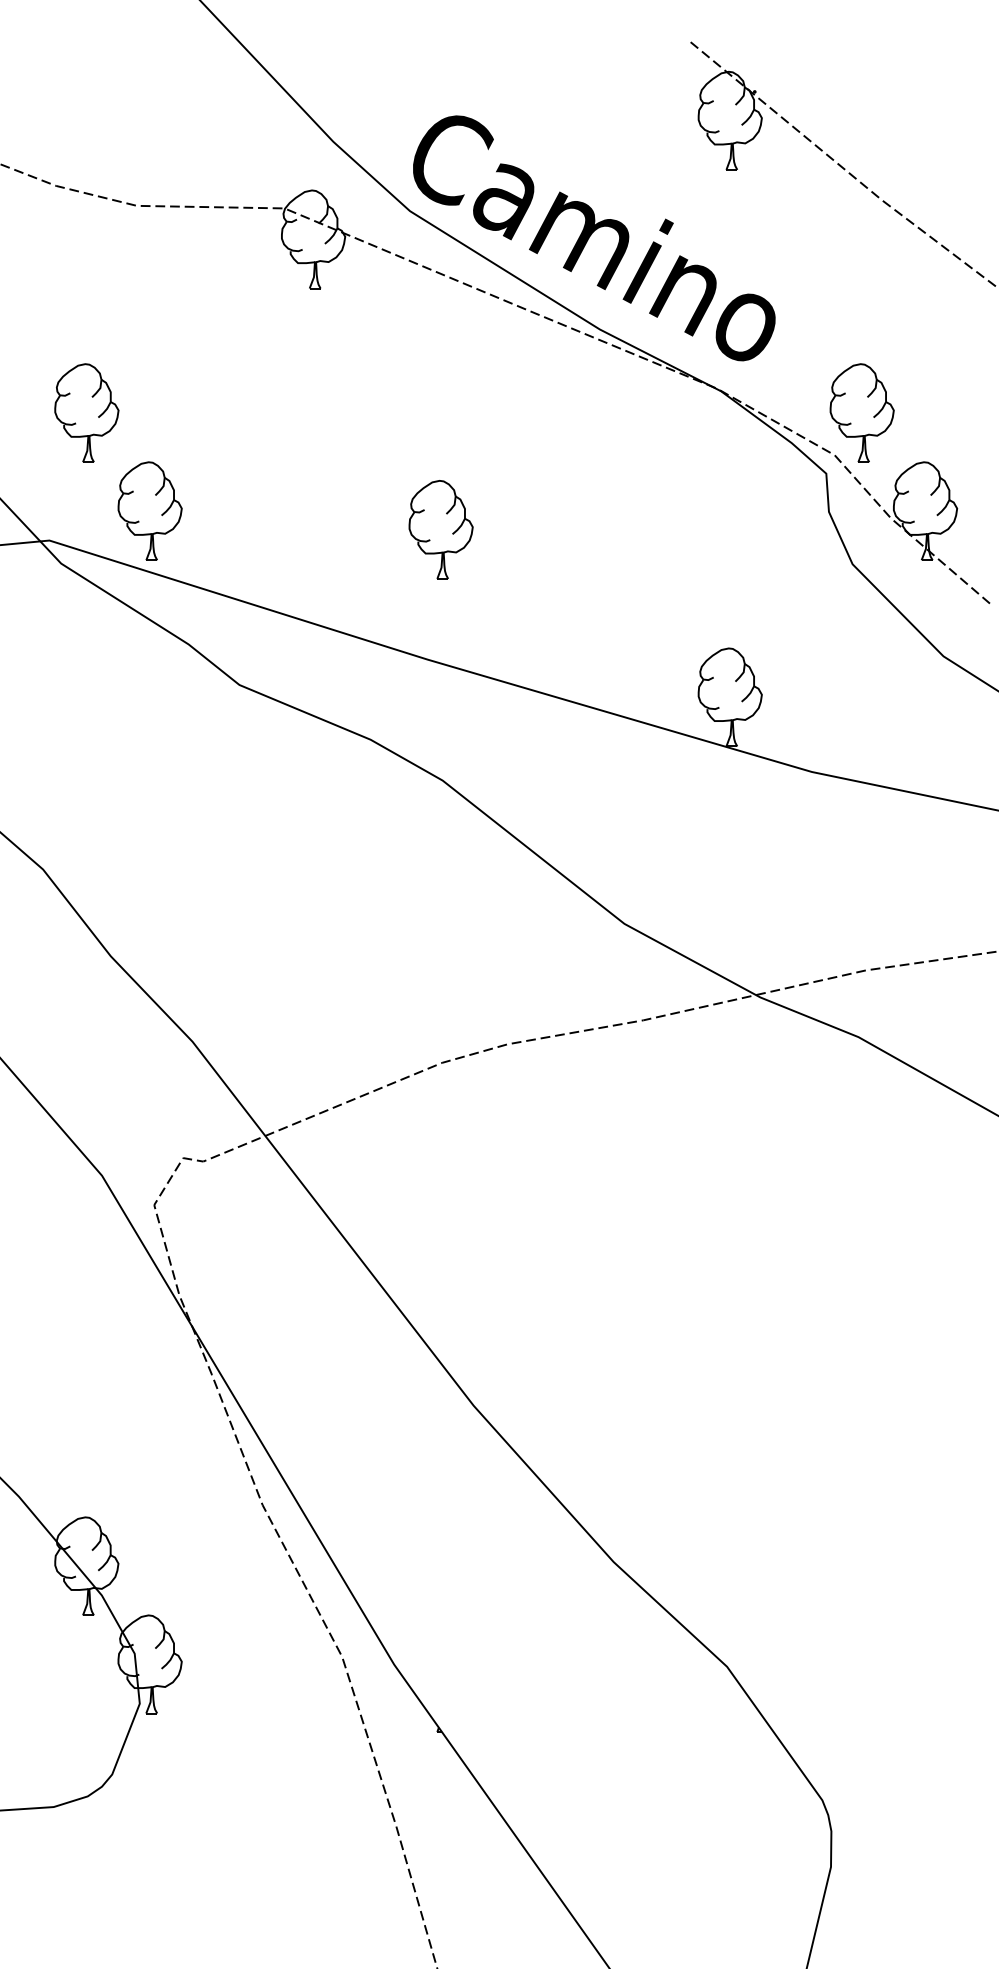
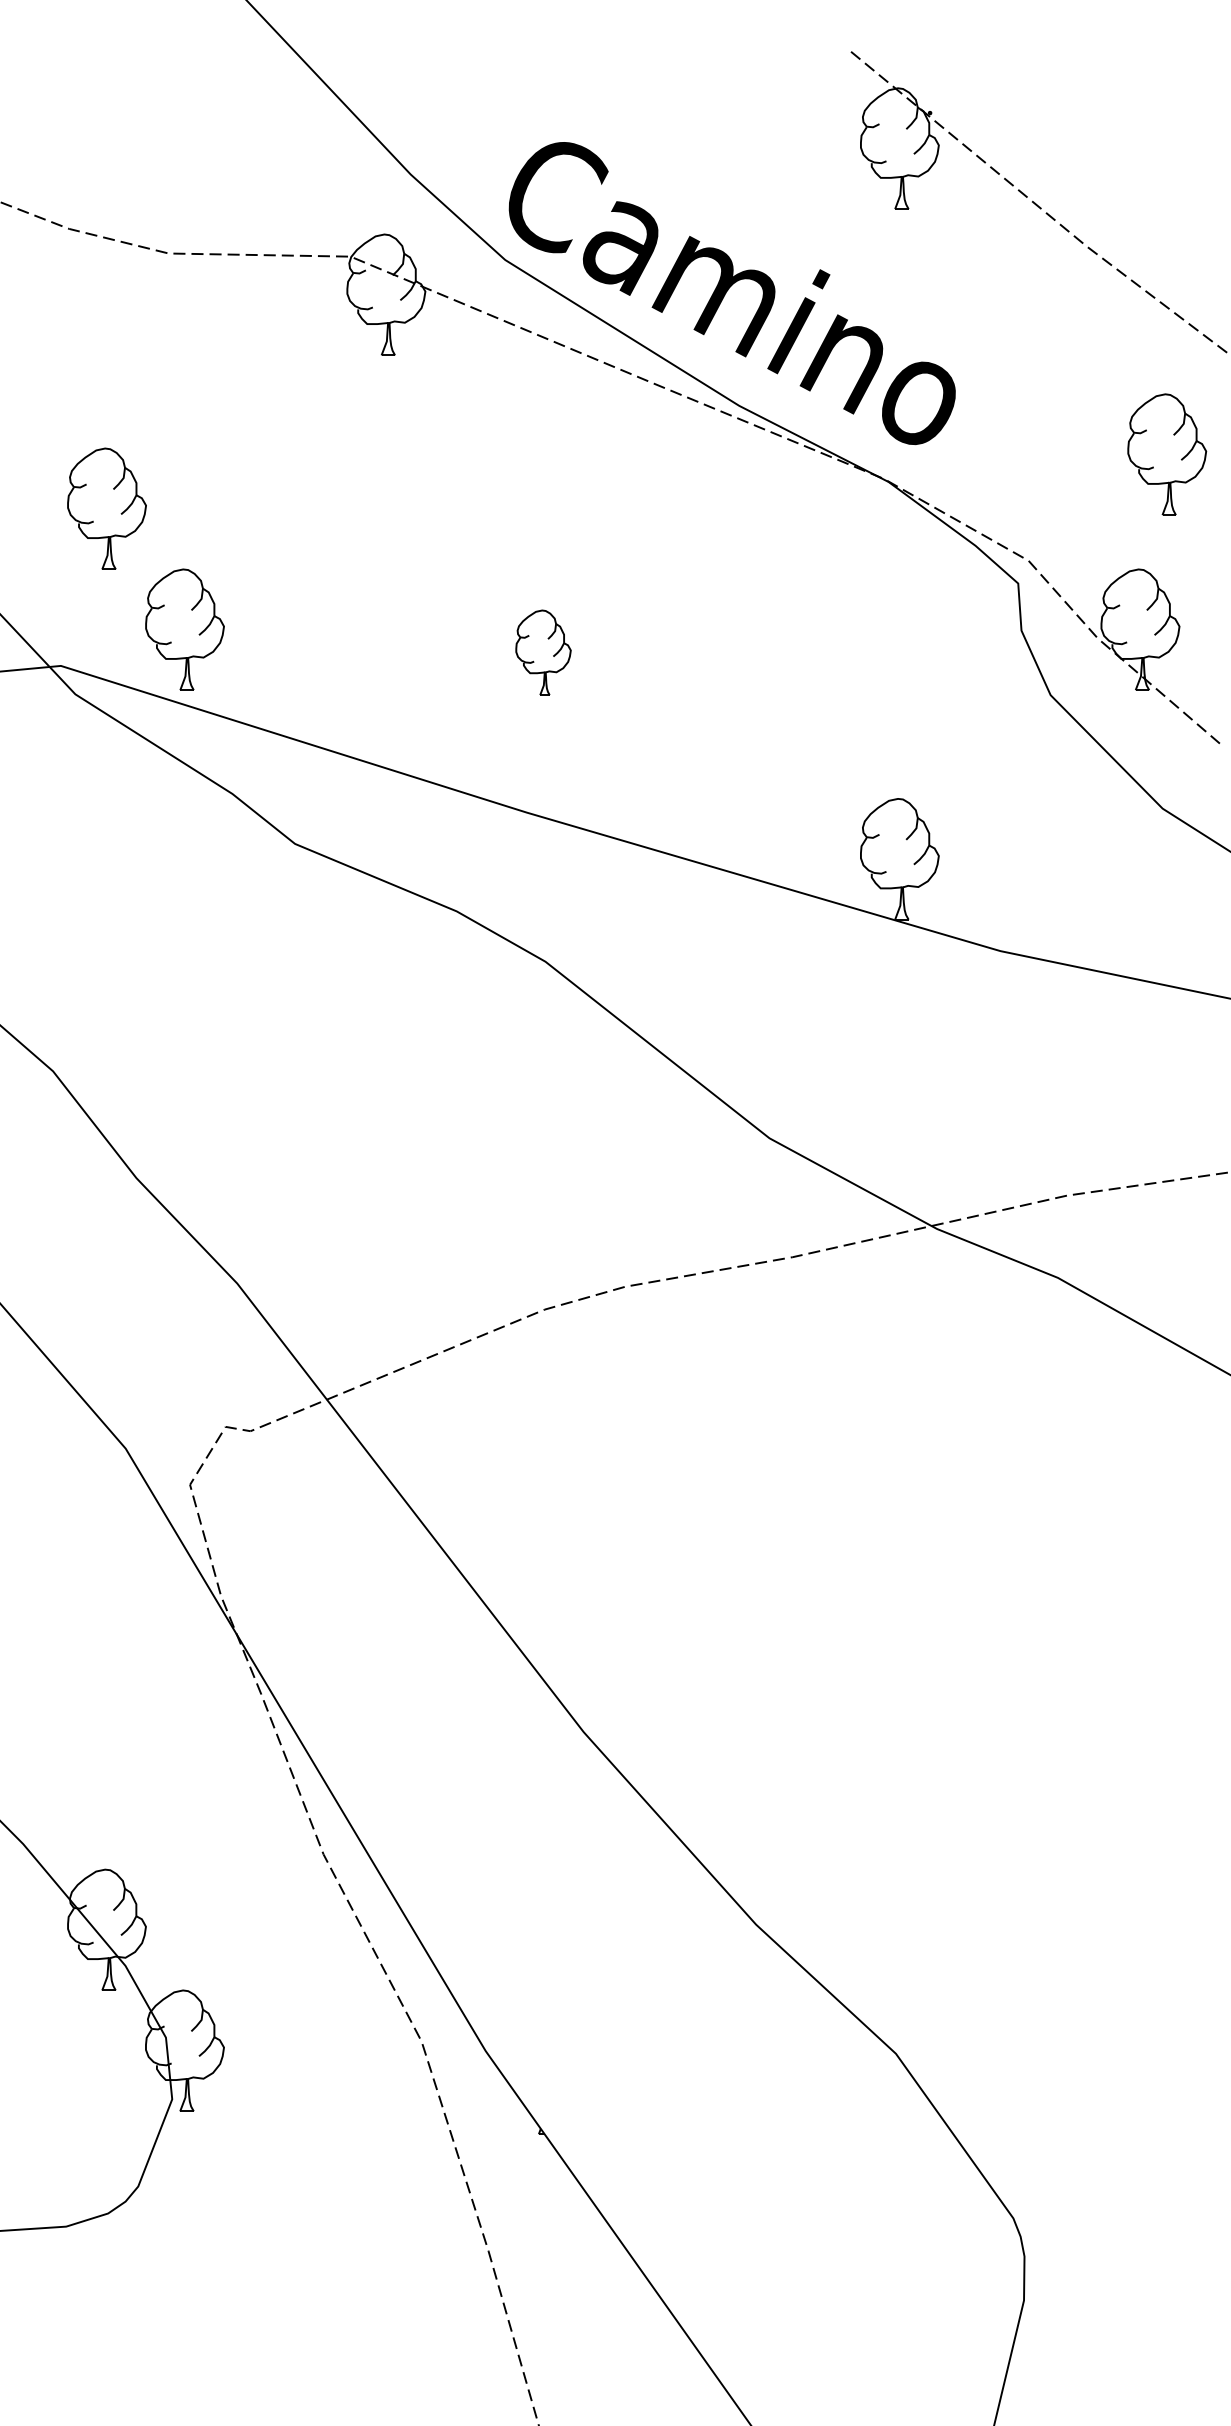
part: (861, 412) -> (1166, 453), moved
part: (440, 529) -> (542, 652), size x0.7

